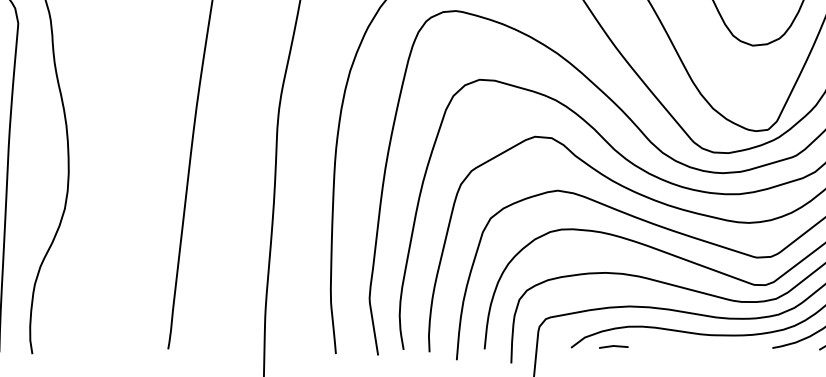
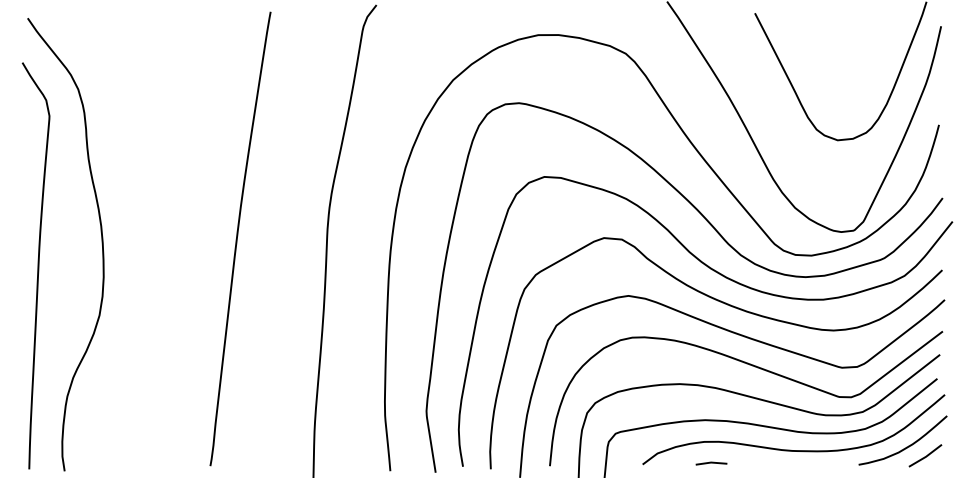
line: (613, 346) -> (711, 463), moved

